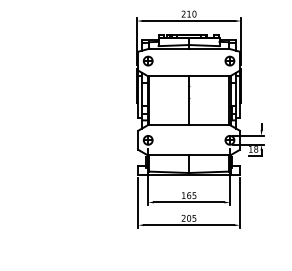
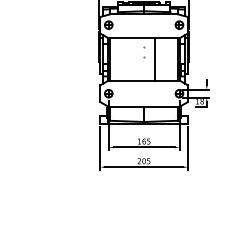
line: (189, 100) -> (155, 59), moved

